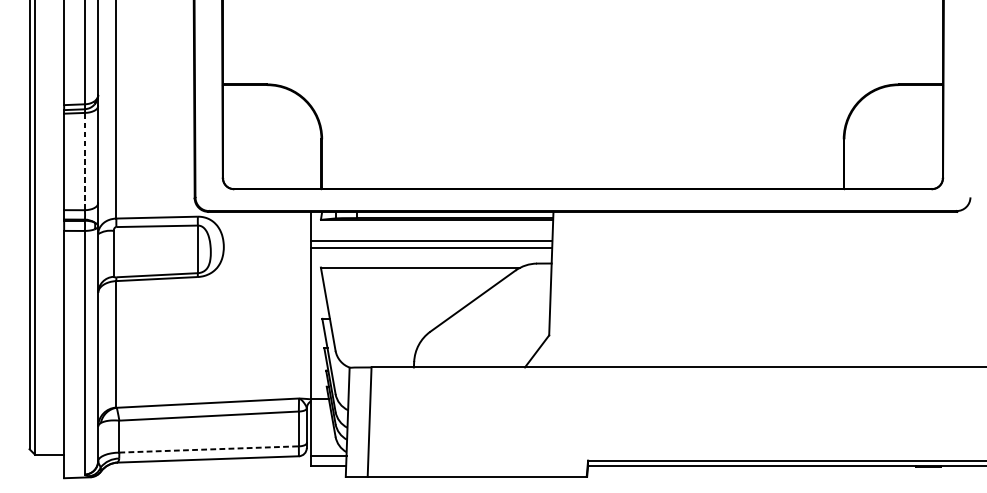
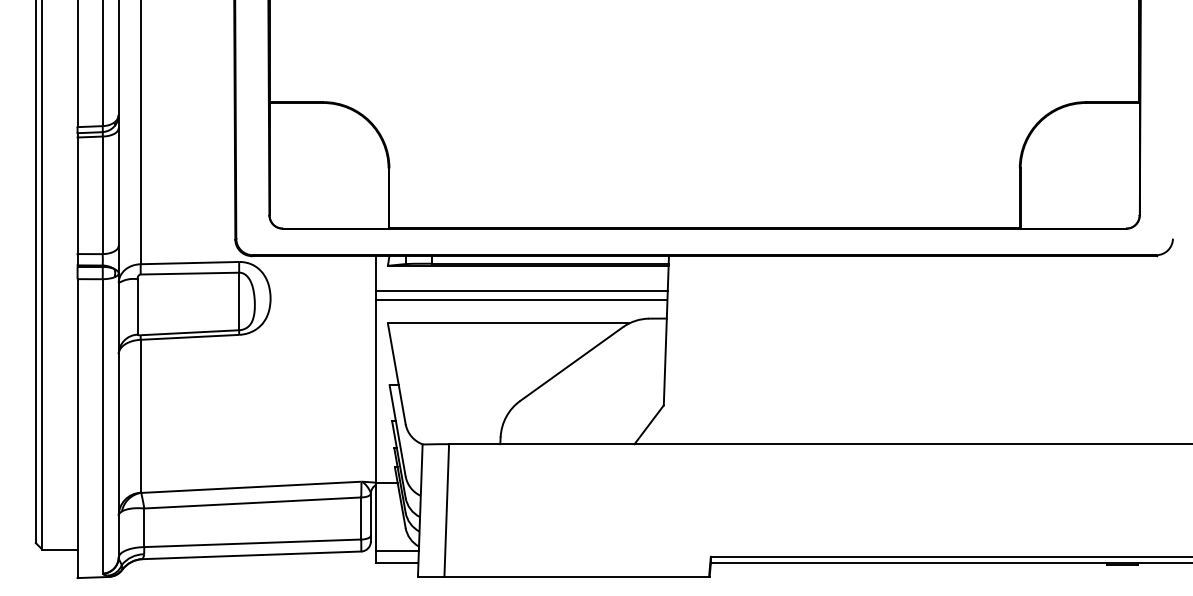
line: (84, 161) -> (102, 195), dashed -> solid
line: (208, 449) -> (252, 543), dashed -> solid

